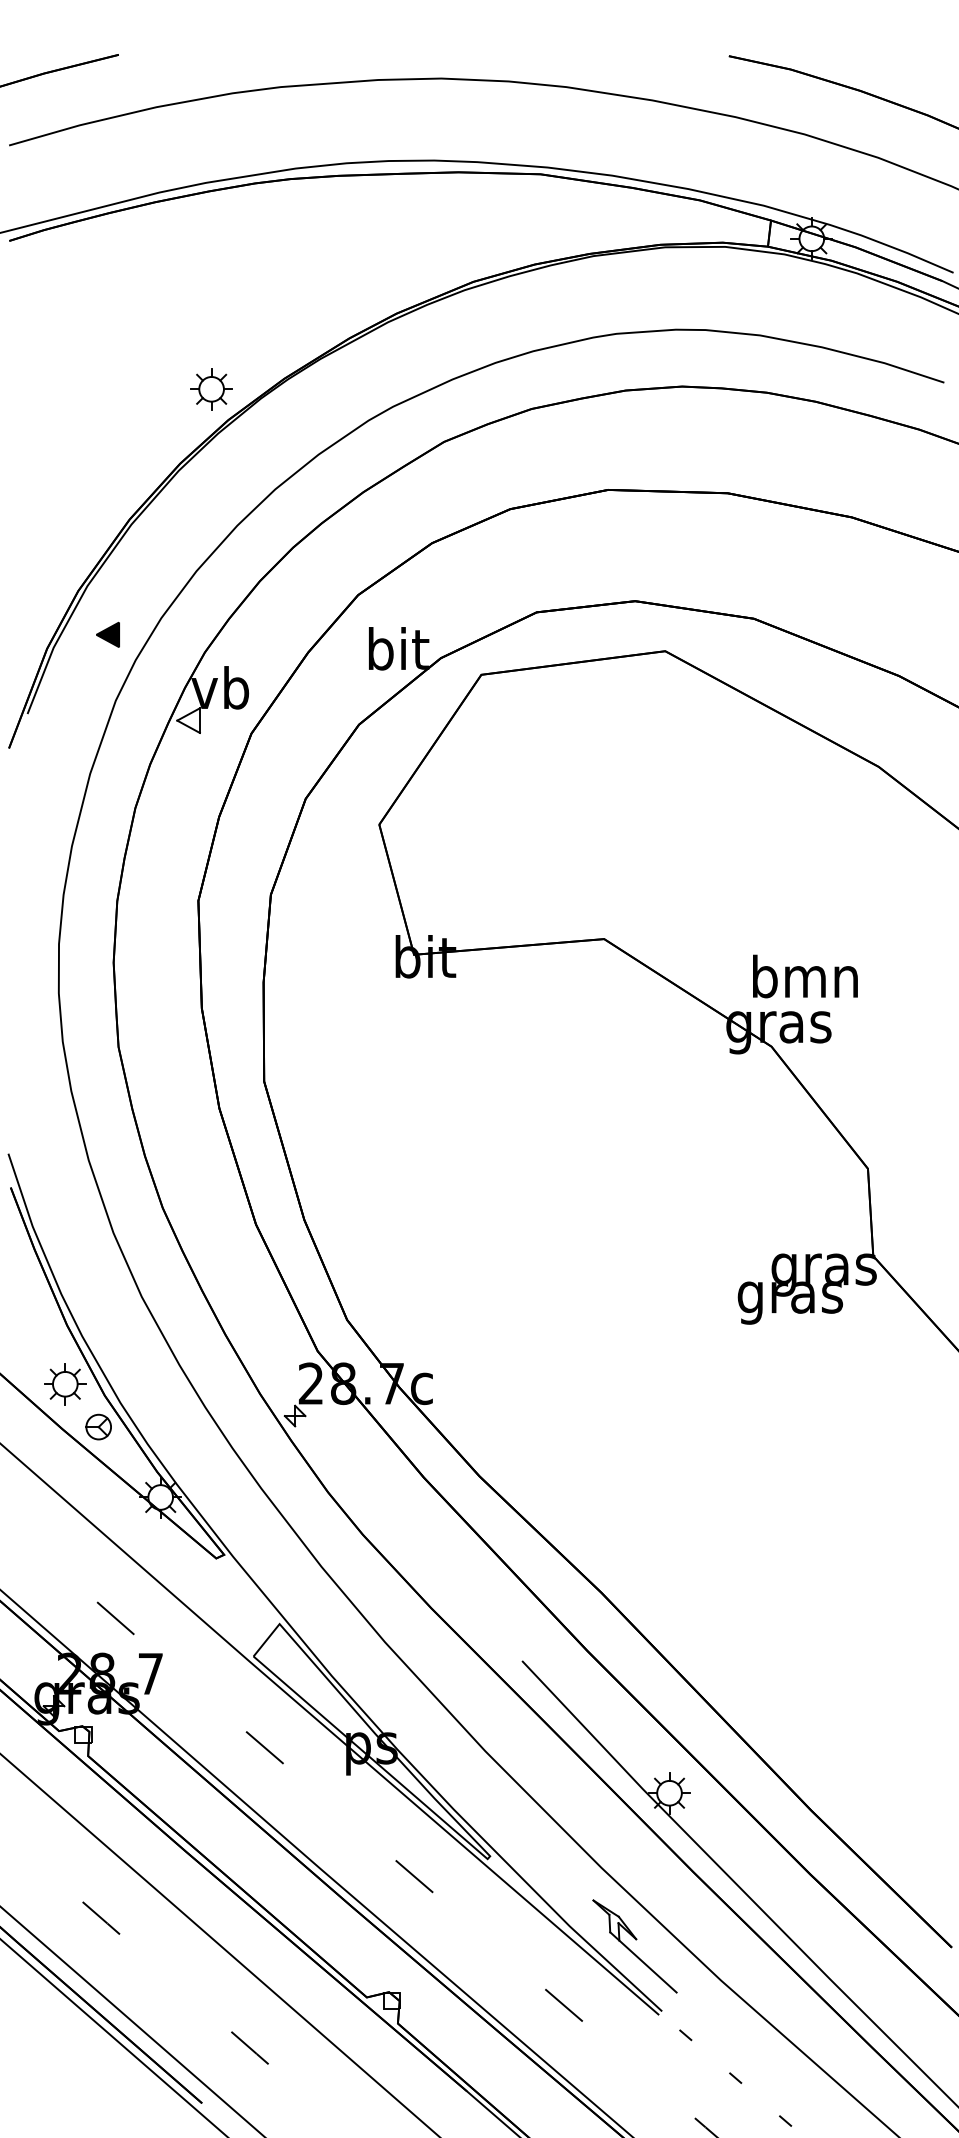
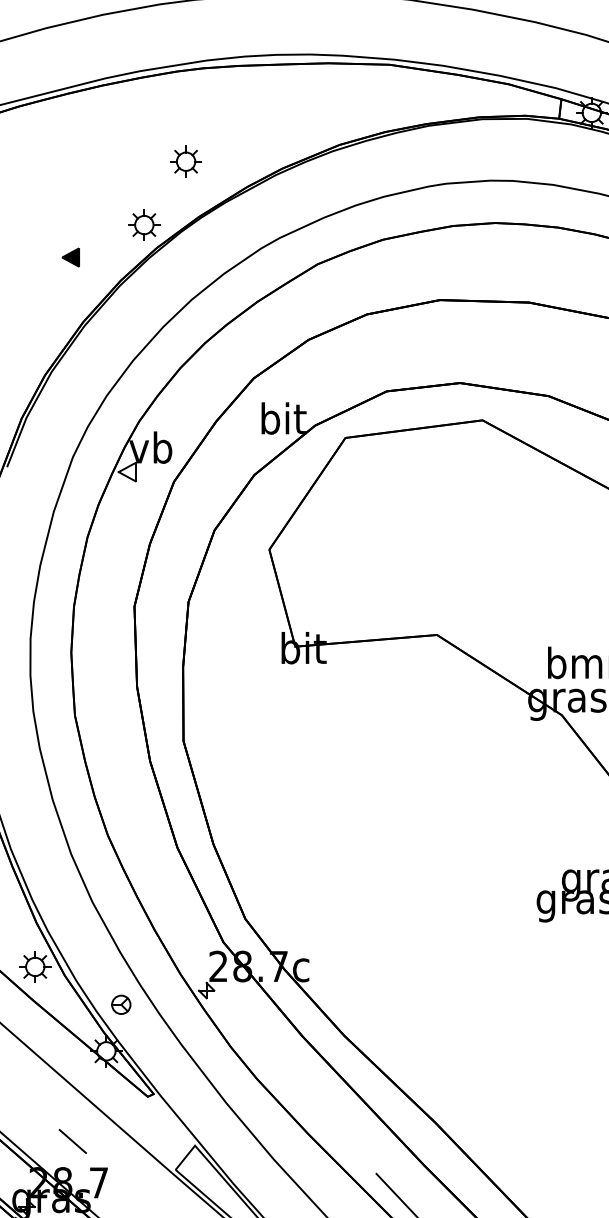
part: (267, 304) -> (186, 161), added
part: (107, 634) -> (70, 257), moved
part: (98, 1426) -> (121, 1004), moved

